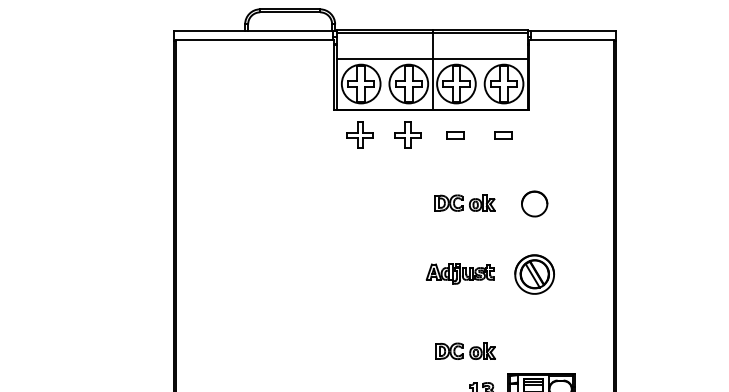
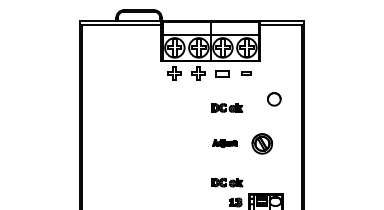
part: (455, 134) -> (222, 73), size x1.6
part: (534, 204) -> (274, 99), moved
part: (459, 273) -> (224, 143), size x0.7

